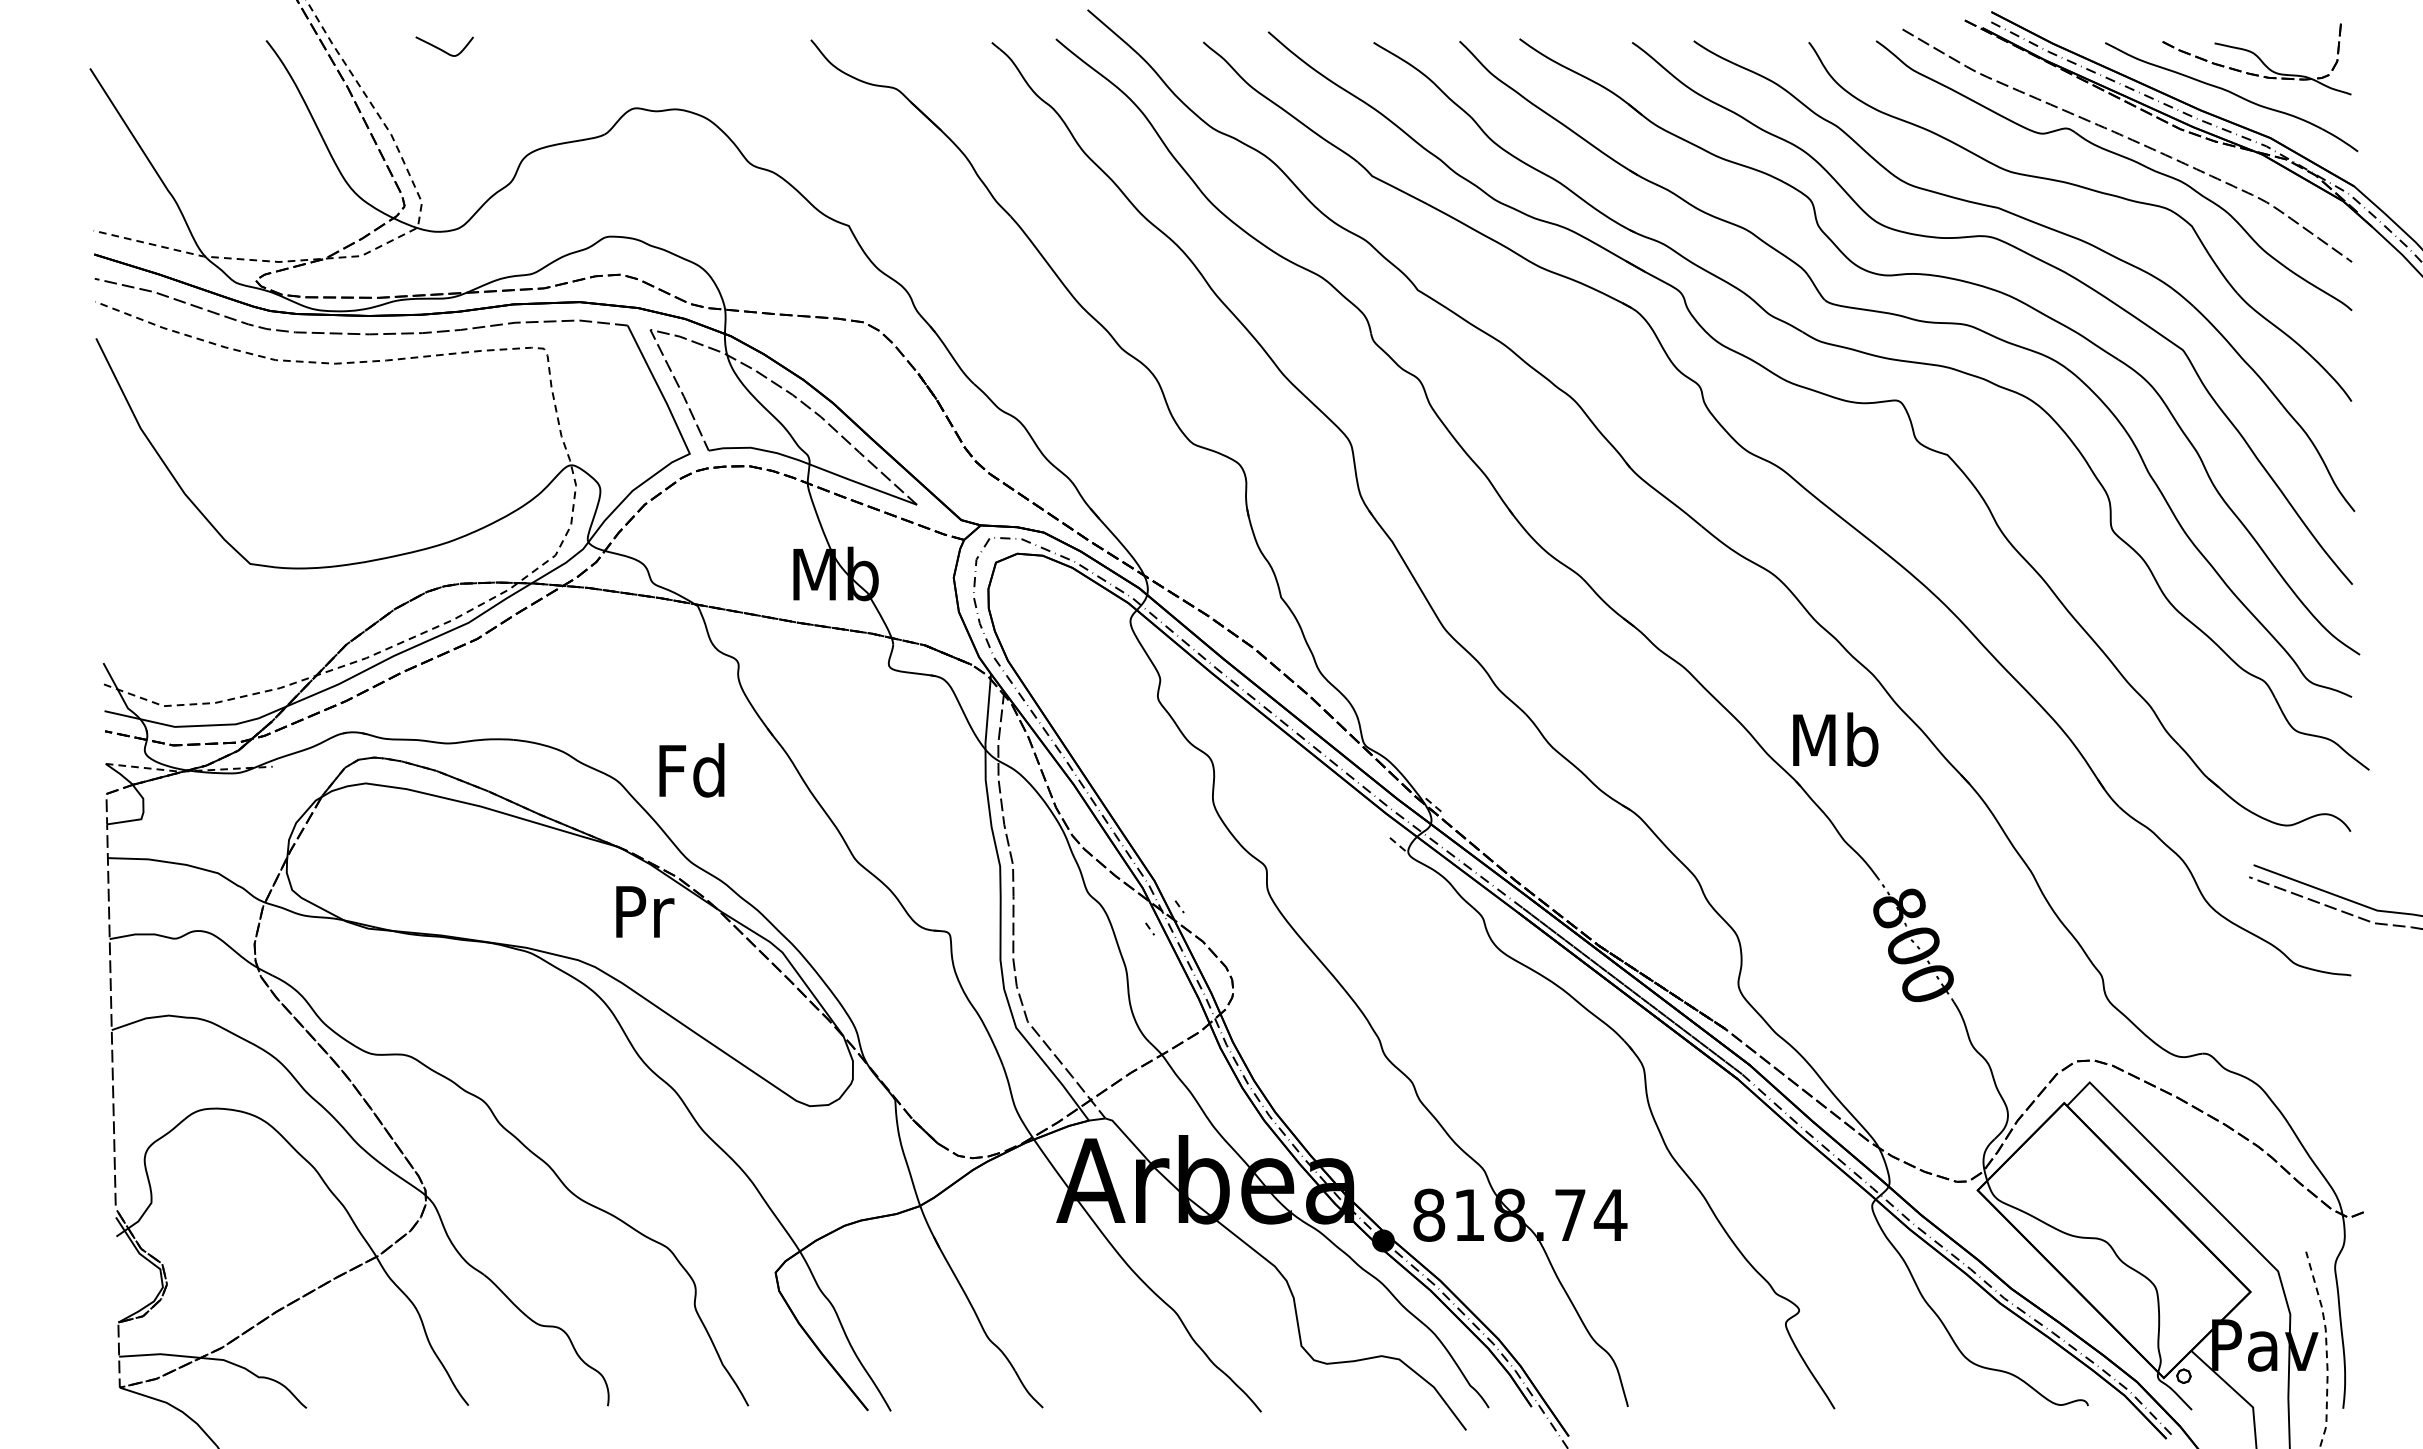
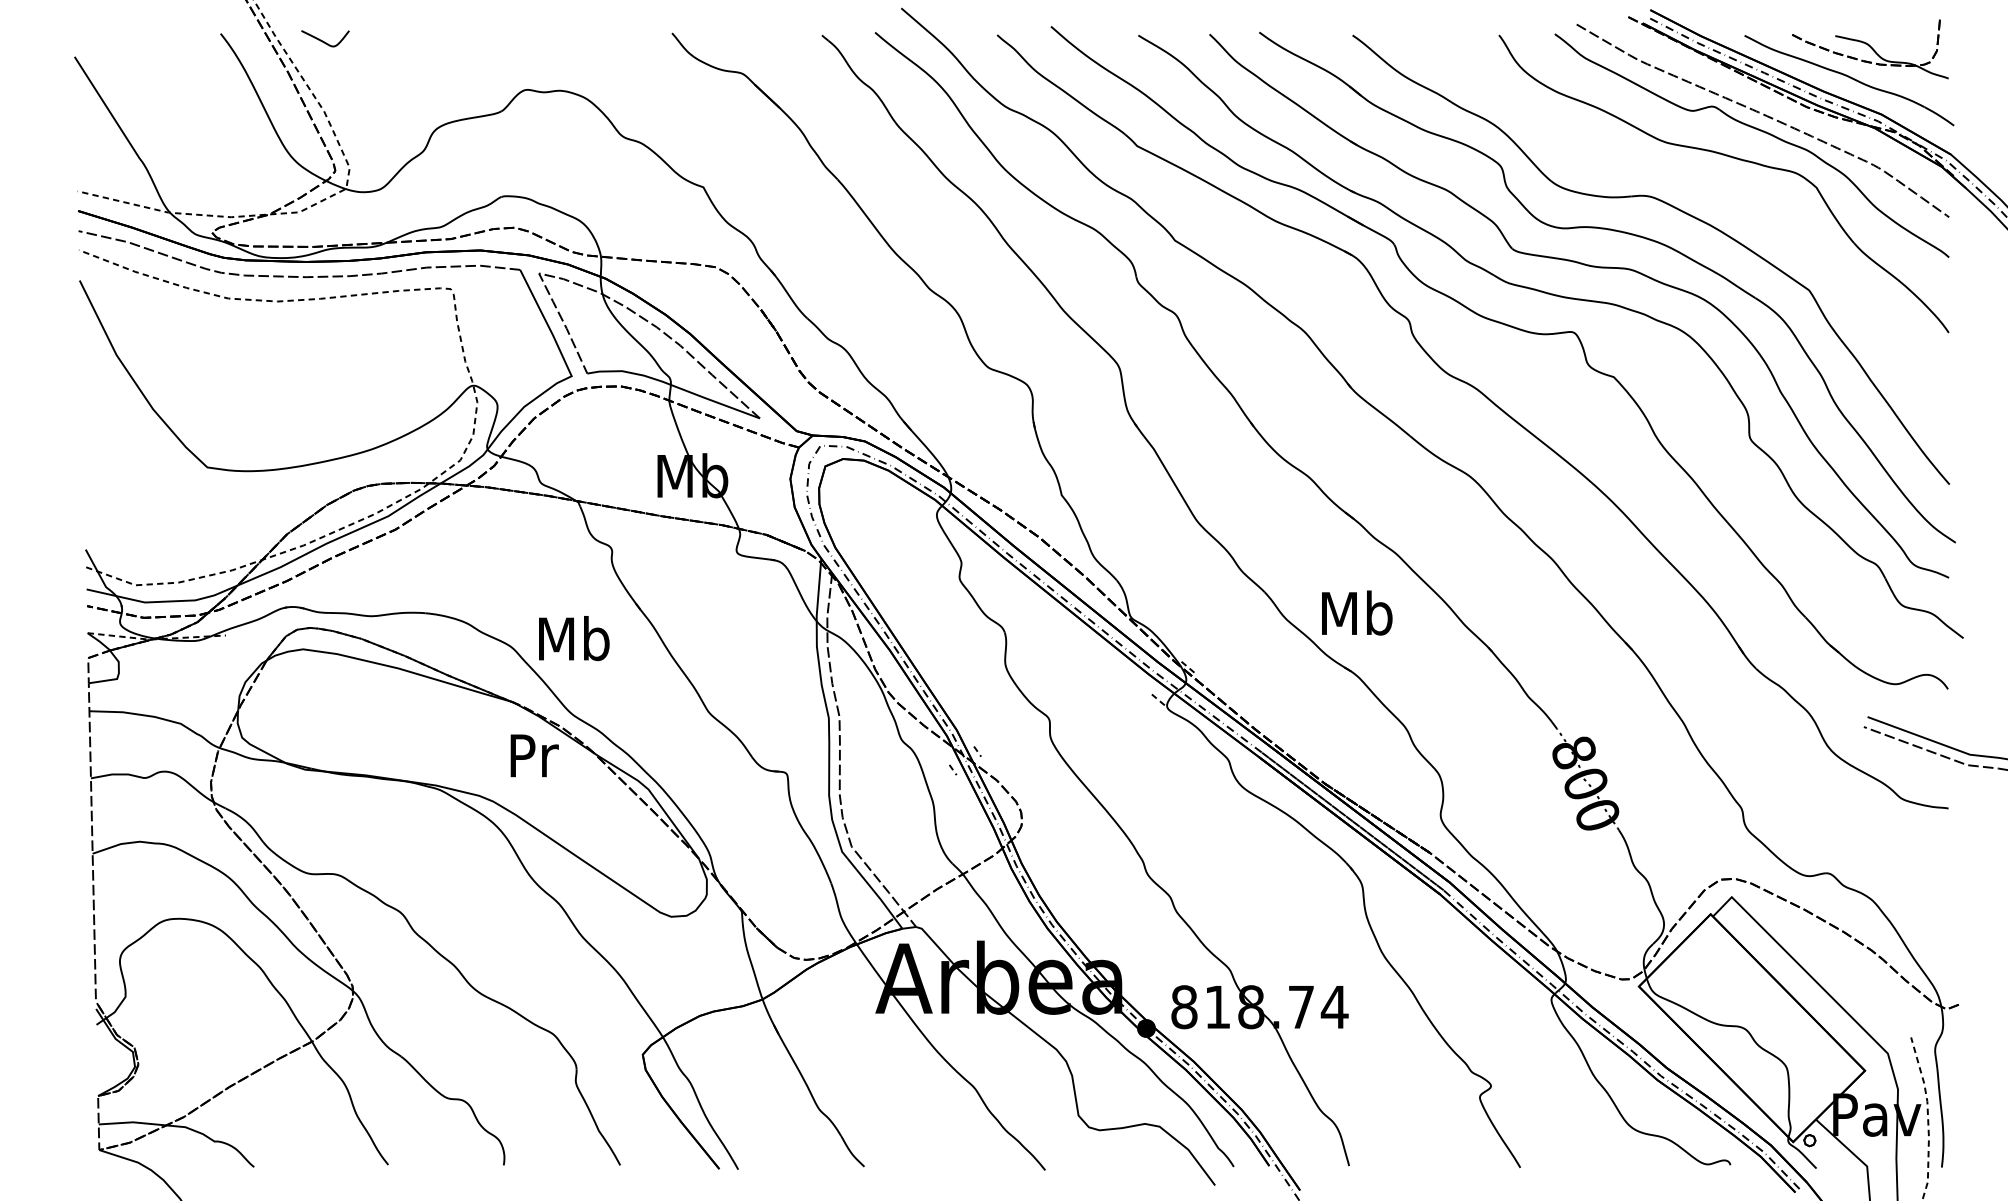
curve: (442, 49) -> (323, 41), moved
part: (2041, 226) -> (1691, 187), removed
text: (1835, 739) -> (1357, 612), moved
text: (692, 770) -> (573, 638), Fd -> Mb

